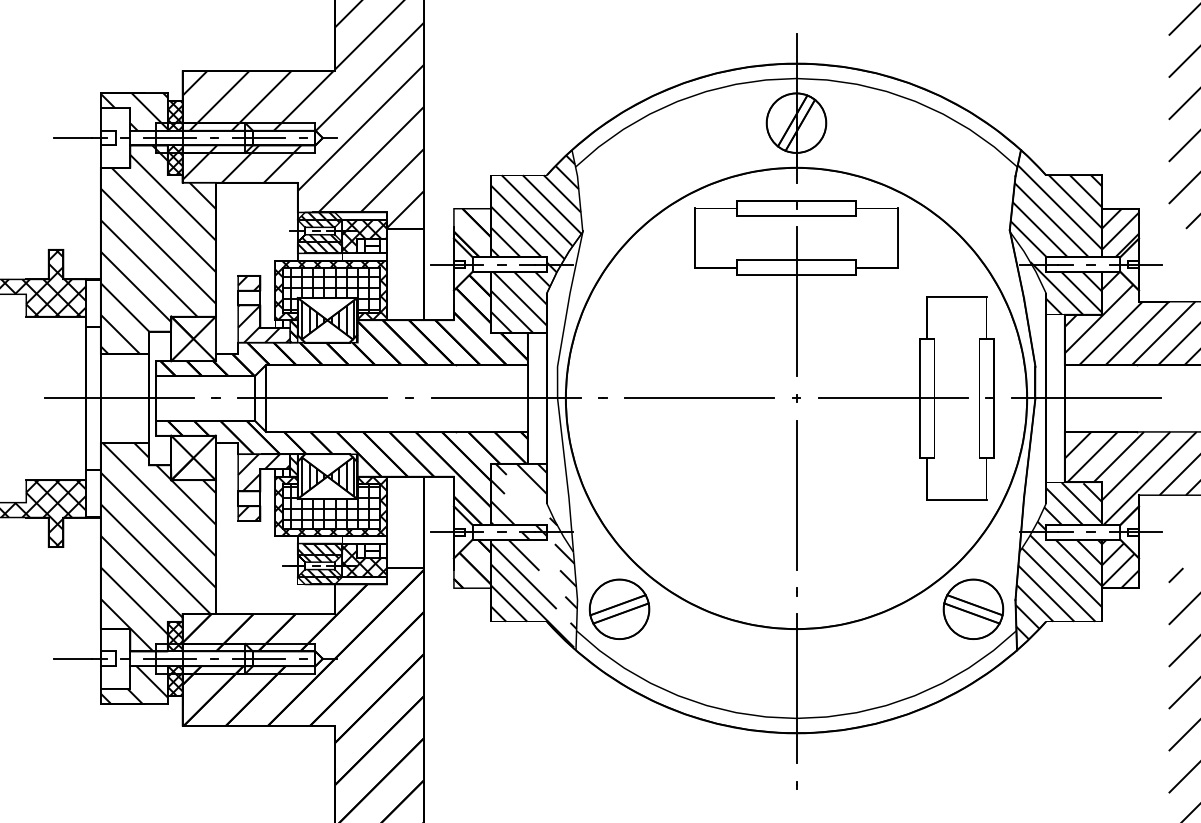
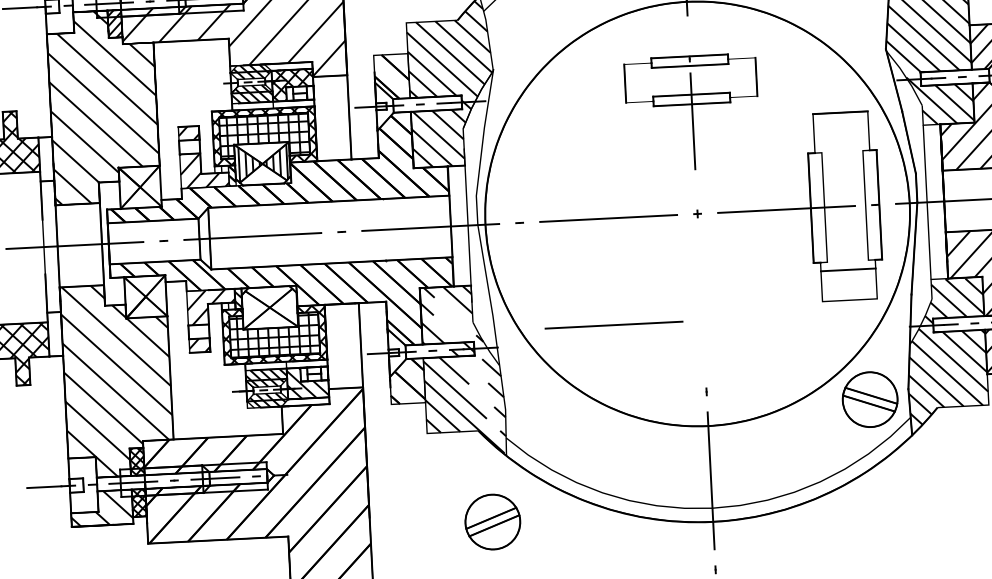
hatch: (174, 160) -> (114, 24), removed
part: (796, 288) -> (692, 112), size x0.7
hatch: (328, 476) -> (270, 307), removed
line: (796, 494) -> (702, 302), removed
line: (956, 500) -> (847, 270), moved
line: (699, 513) -> (613, 324), added
hatch: (364, 560) -> (307, 383), removed
part: (619, 608) -> (492, 521), moved

